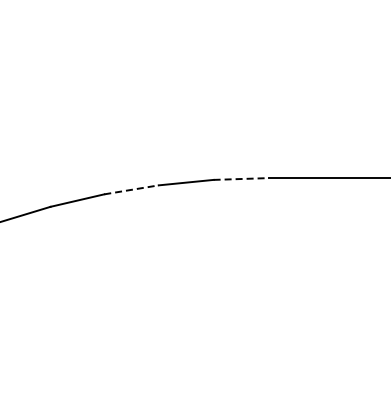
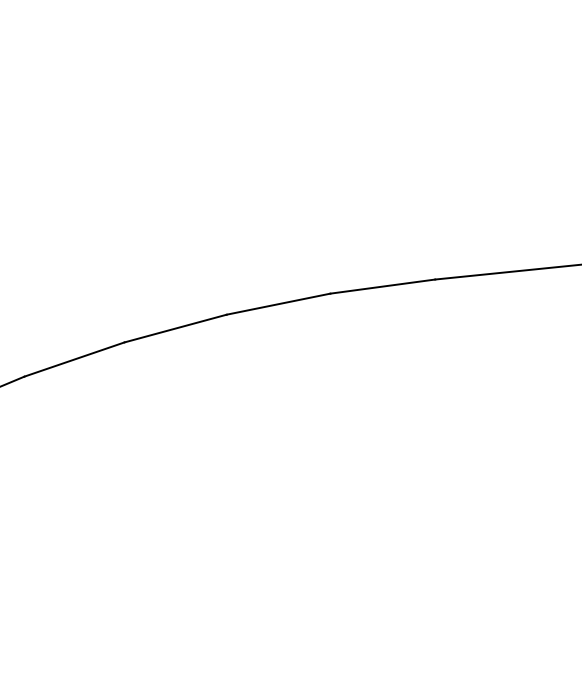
line: (241, 179) -> (383, 287), dashed -> solid
line: (131, 189) -> (175, 327), dashed -> solid

